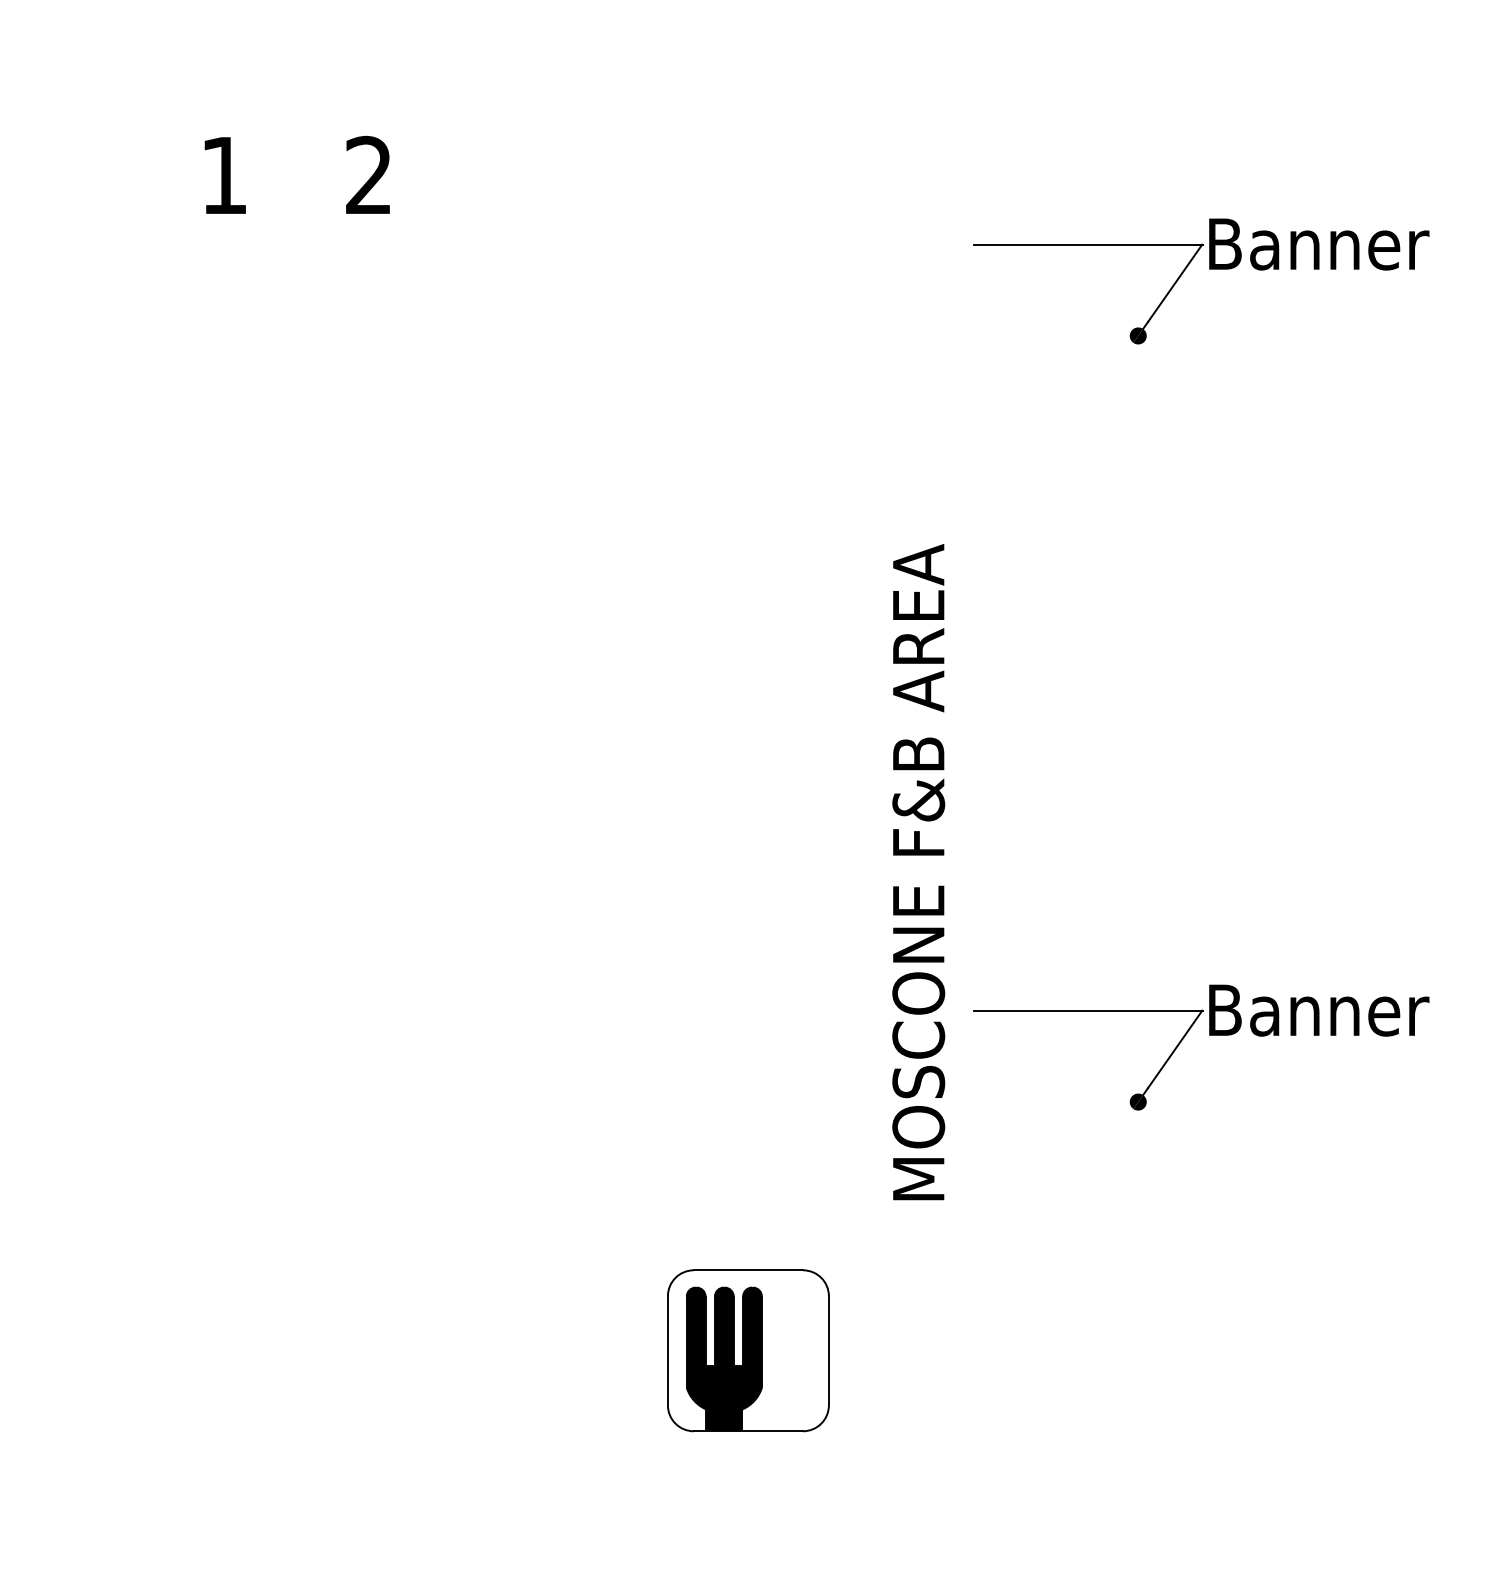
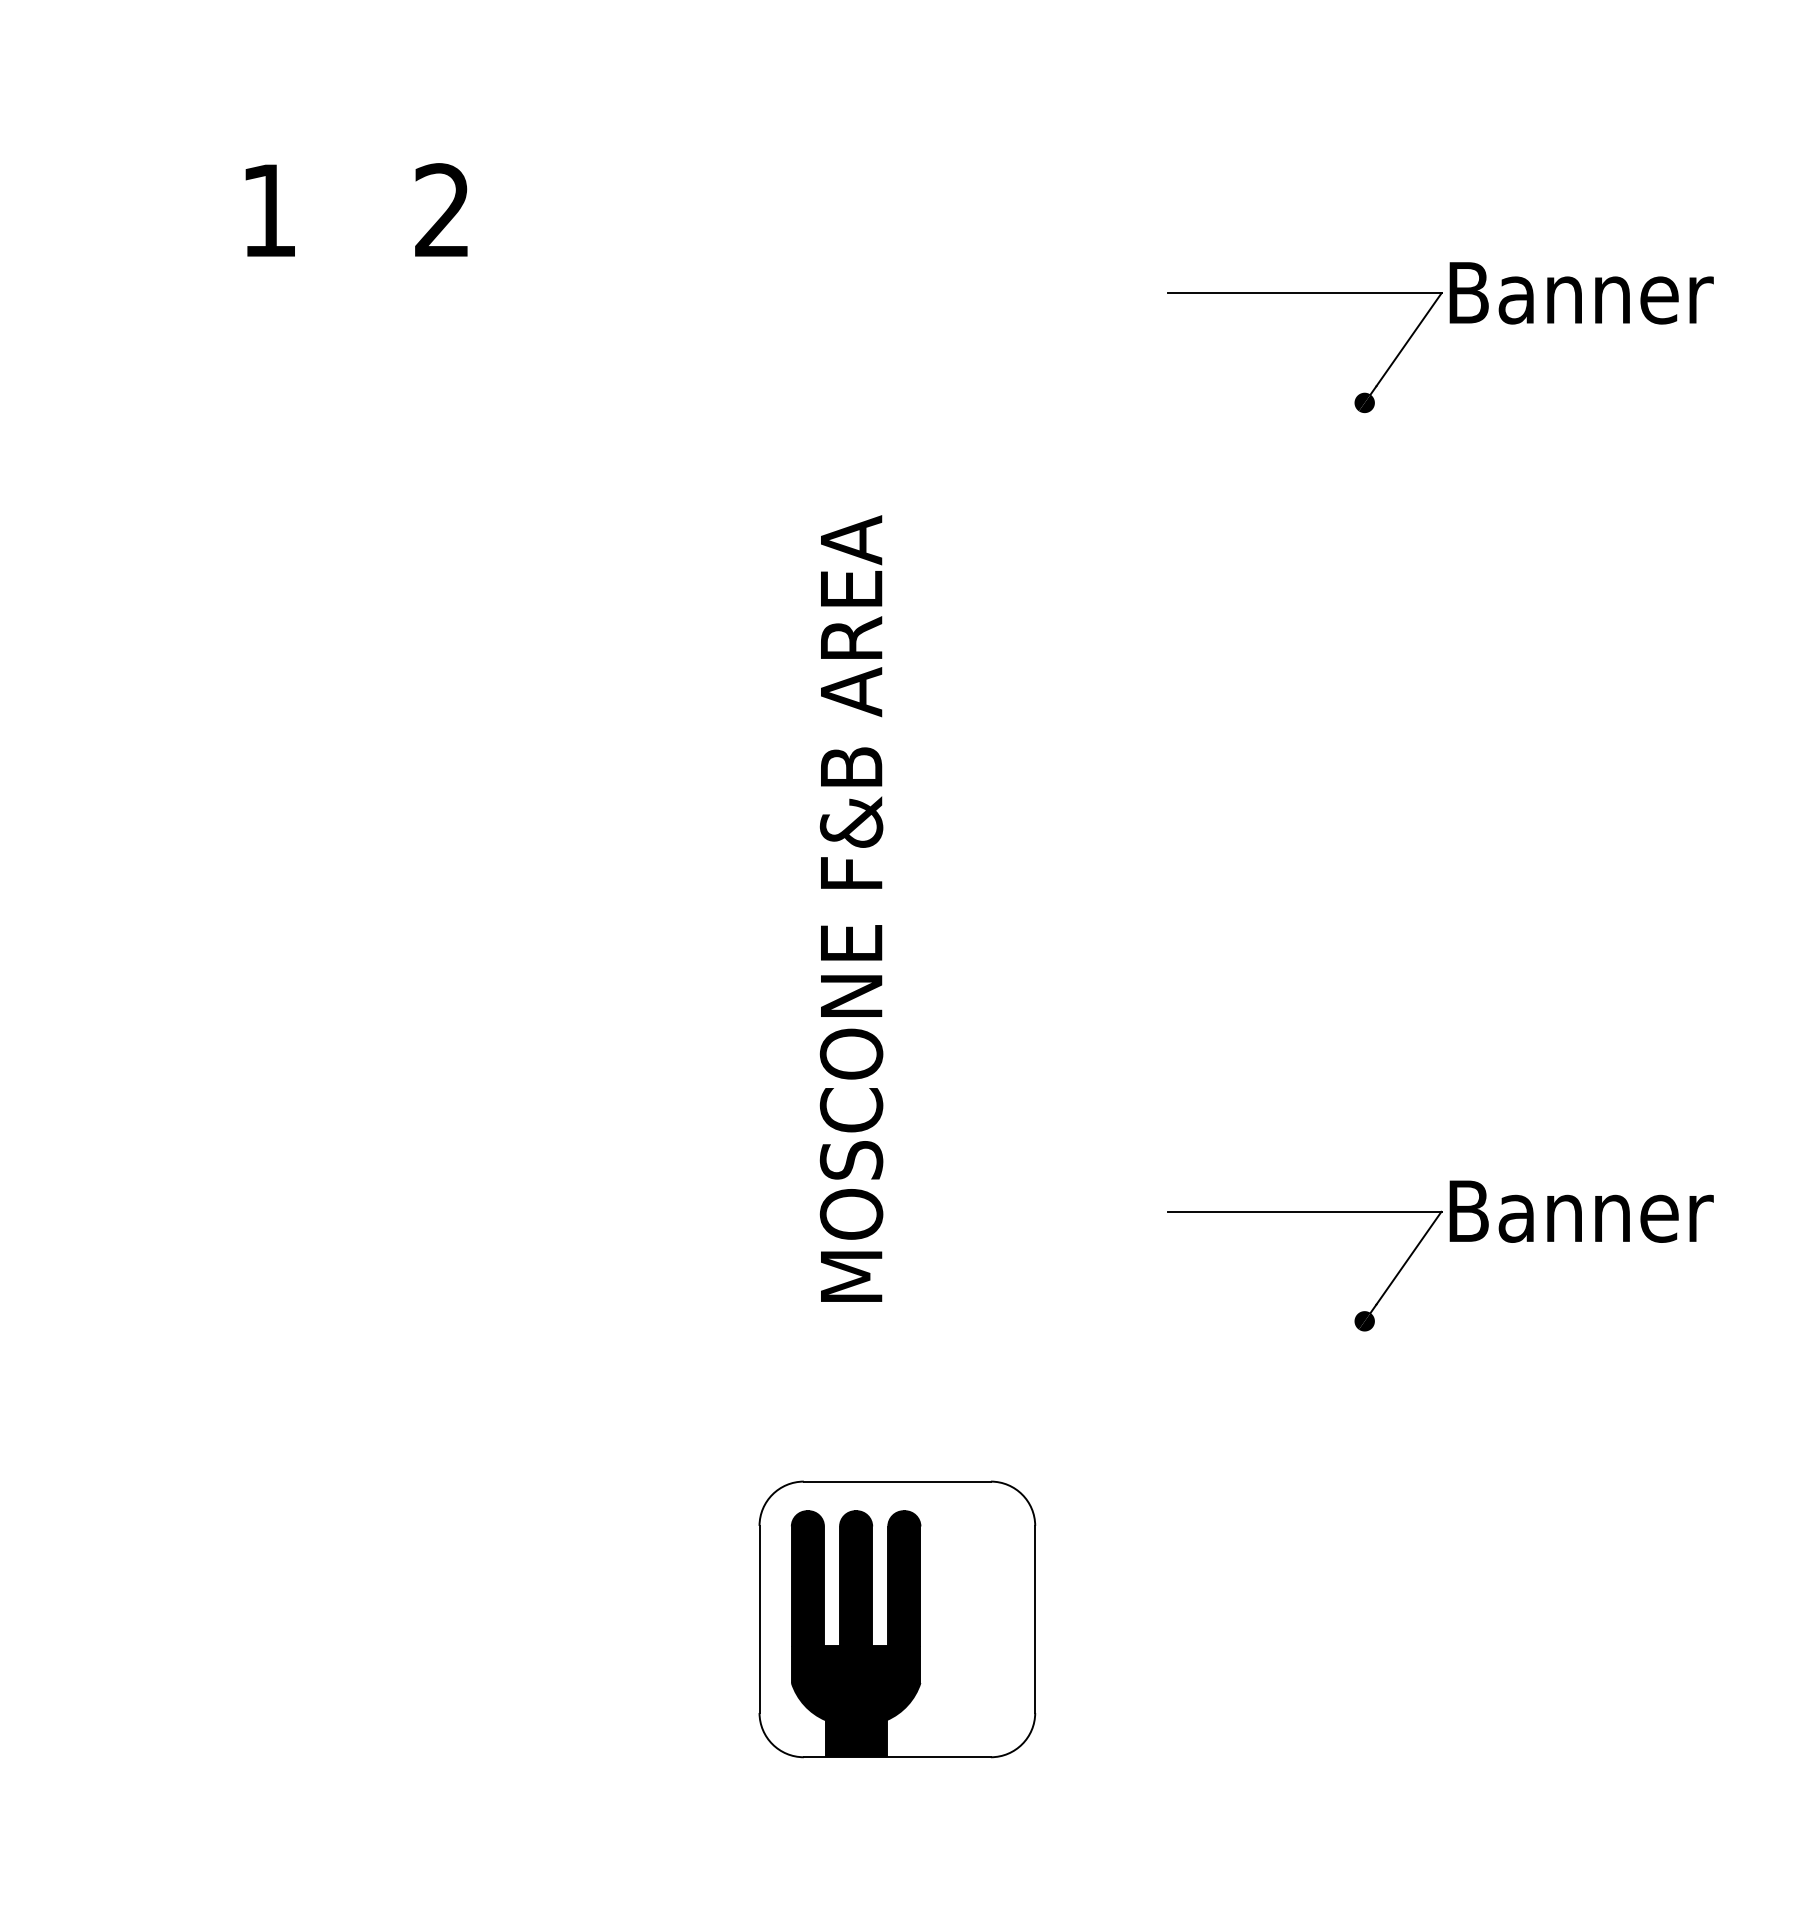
text: (918, 871) -> (851, 908), moved
part: (748, 1350) -> (897, 1619), size x1.43

